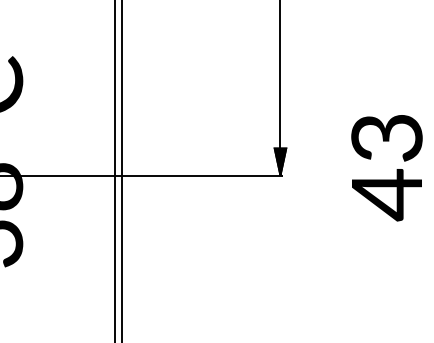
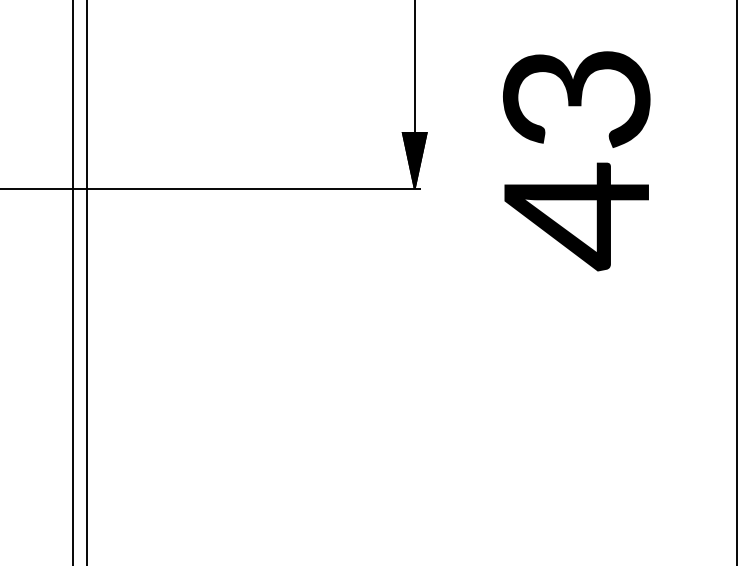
text: (386, 168) -> (575, 161), moved

